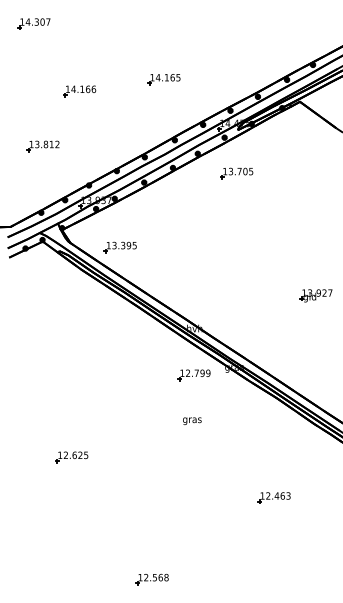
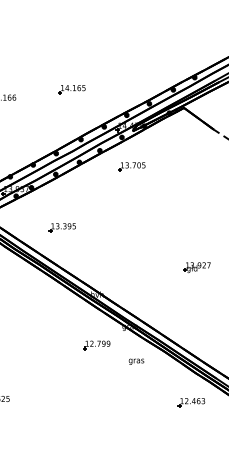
part: (119, 247) -> (61, 227), moved
part: (193, 375) -> (96, 345), moved
text: (192, 420) -> (136, 361), moved
part: (273, 497) -> (191, 402), moved

